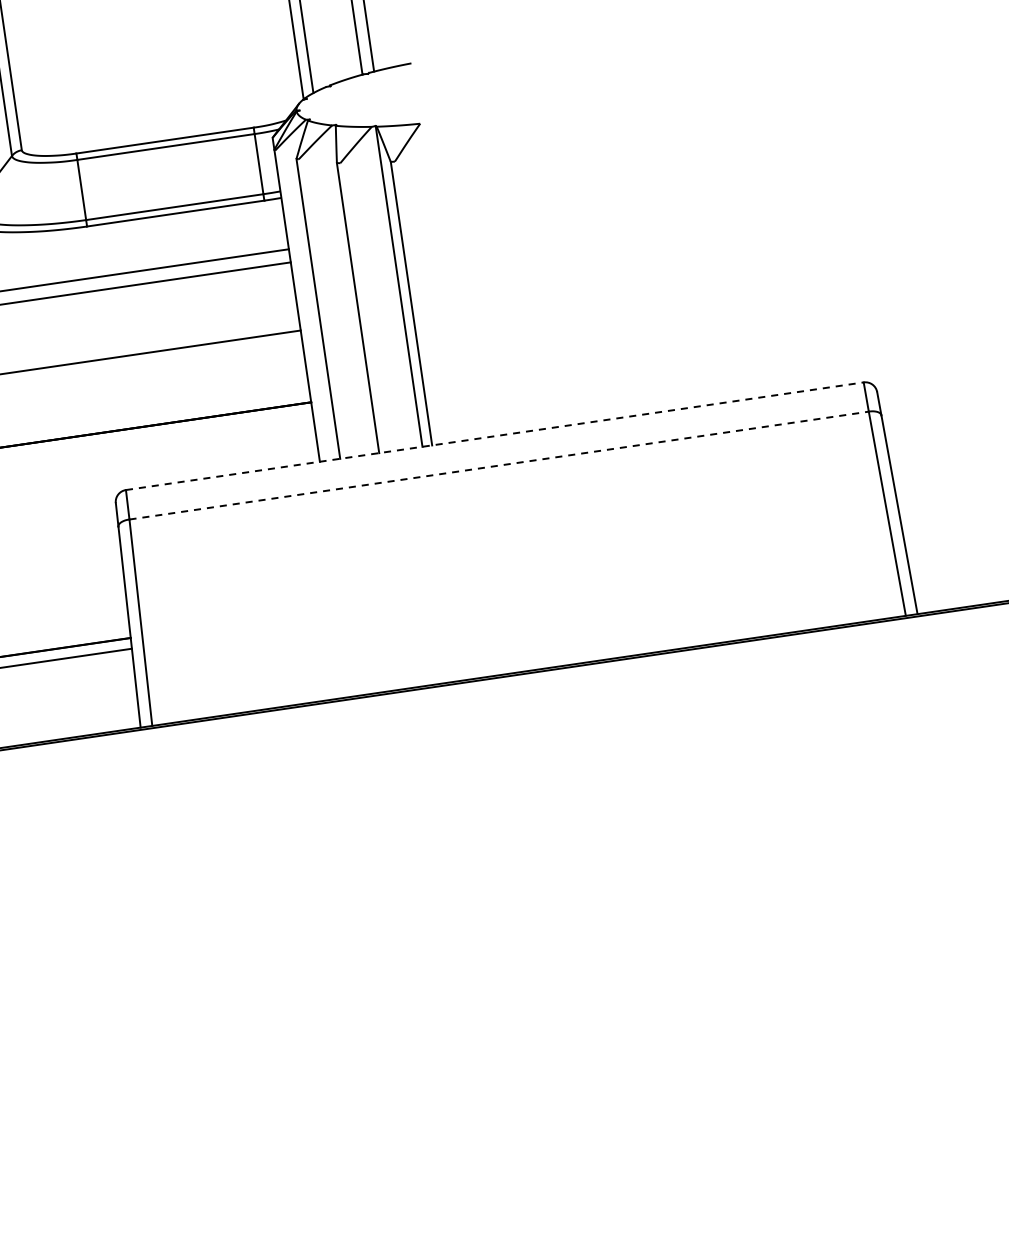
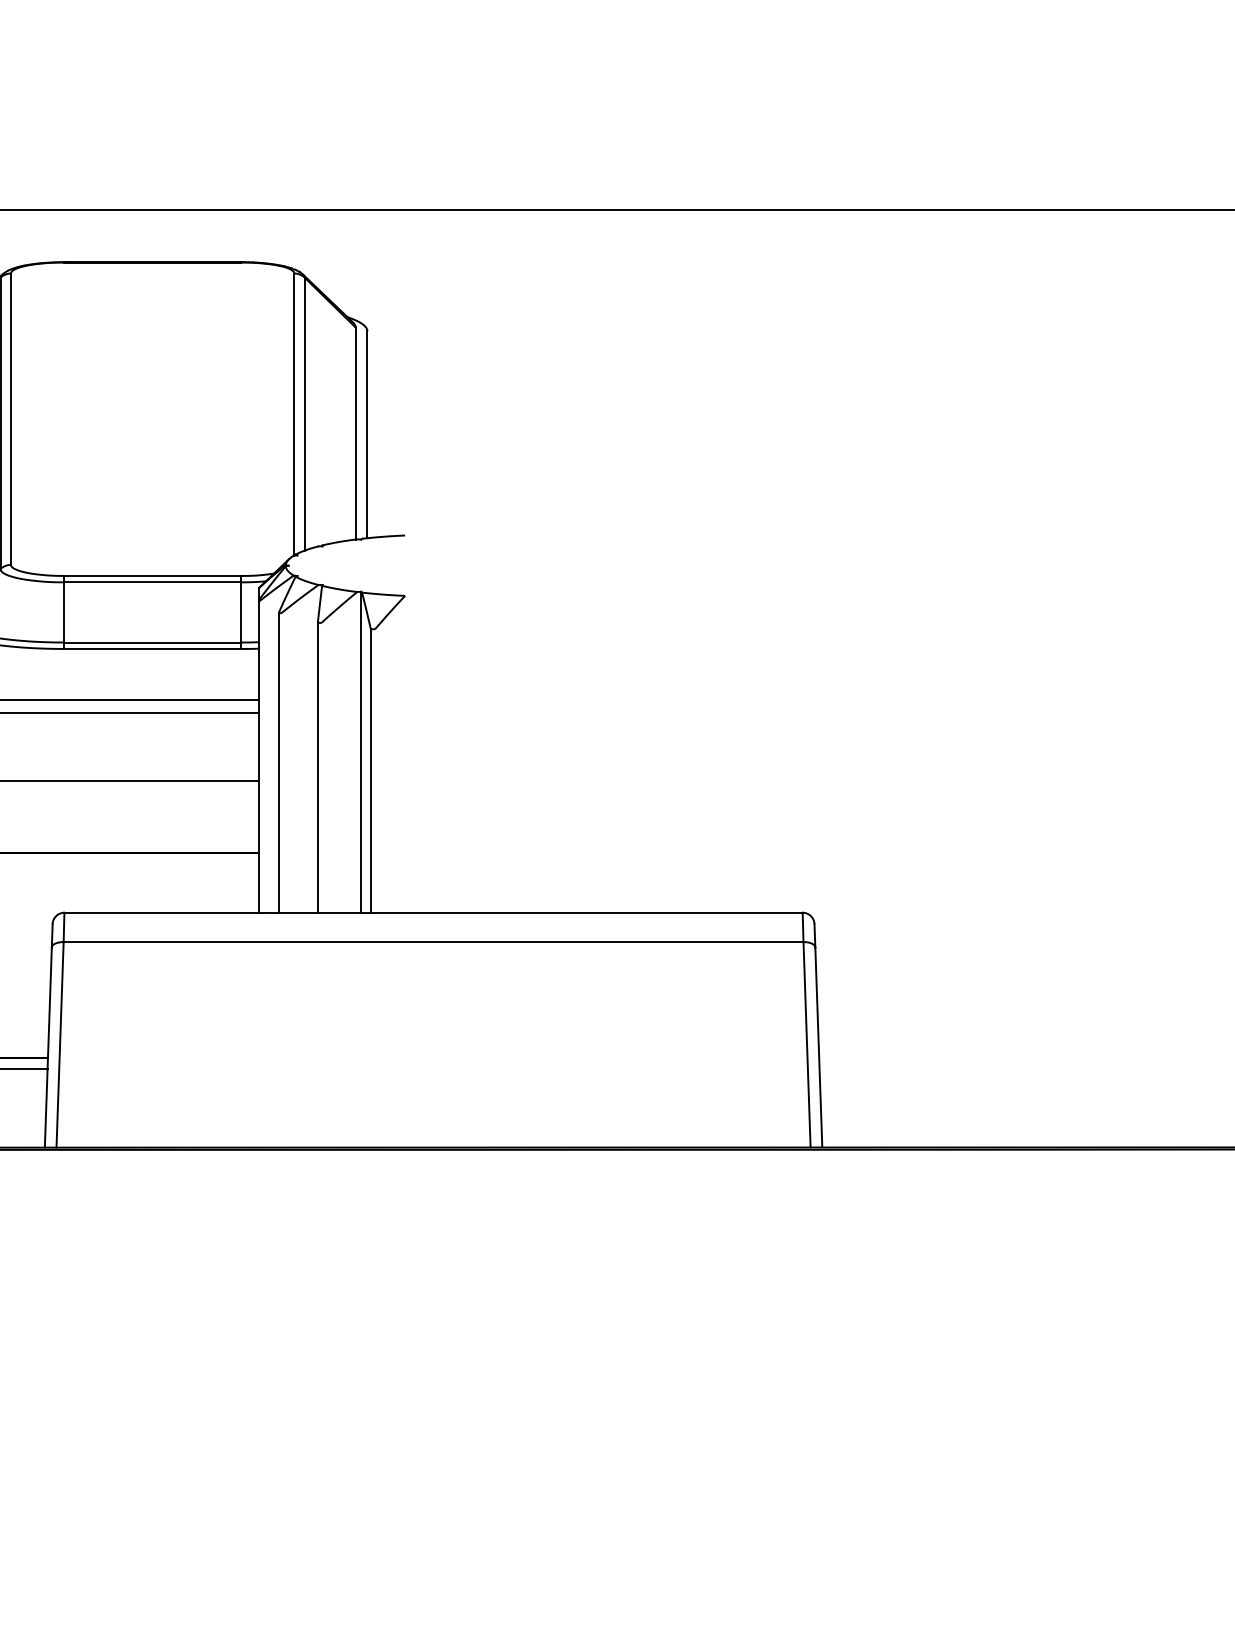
line: (495, 435) -> (434, 912), dashed -> solid
line: (499, 465) -> (433, 942), dashed -> solid

